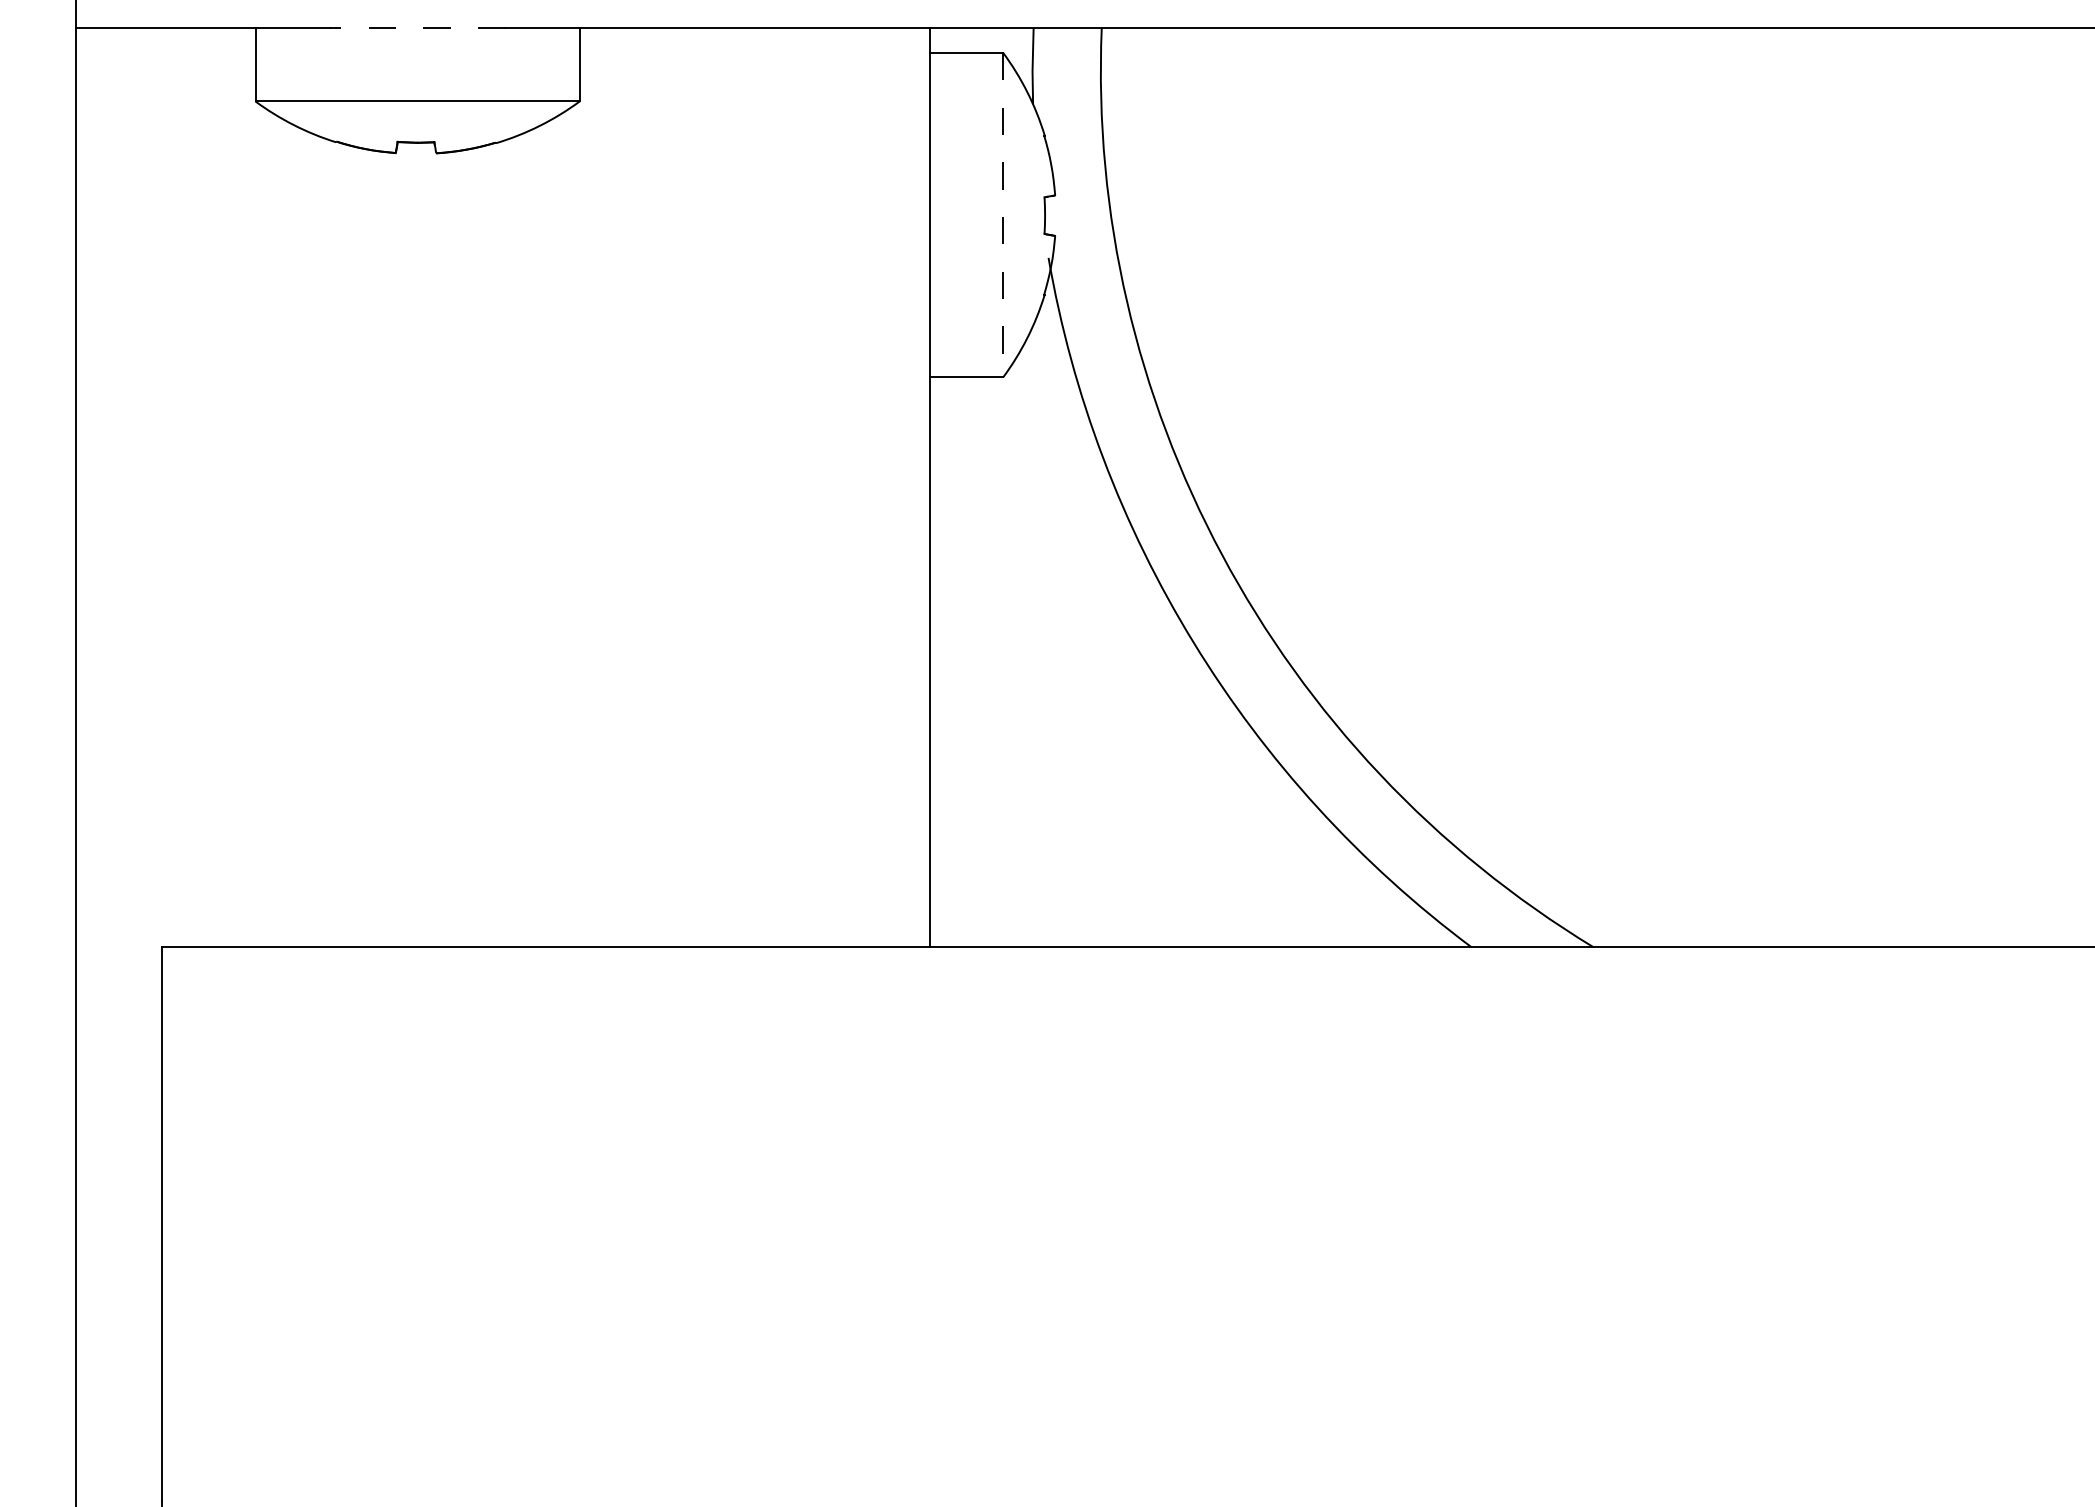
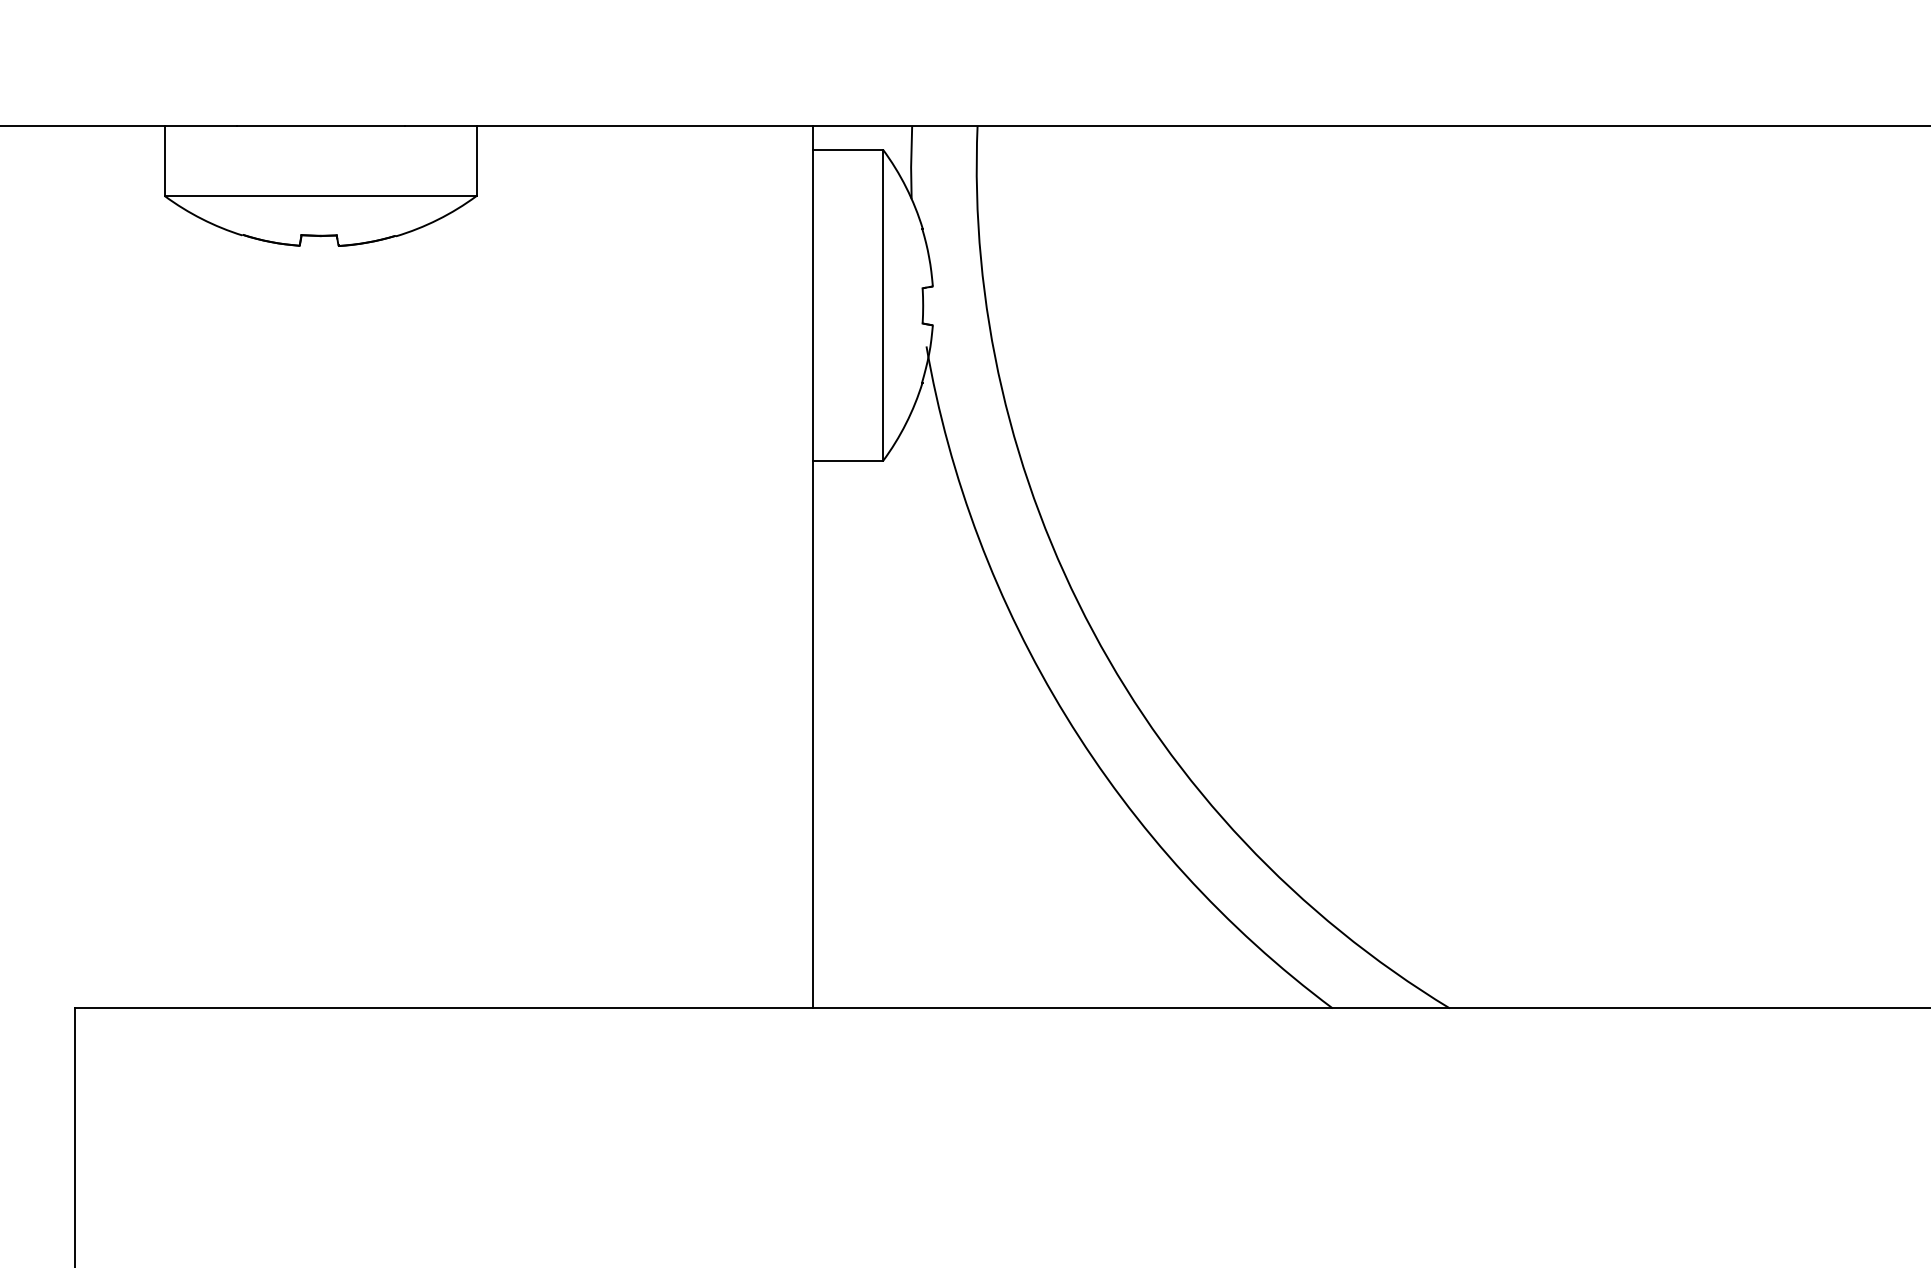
line: (417, 28) -> (320, 126), dashed -> solid
line: (1003, 215) -> (883, 305), dashed -> solid

